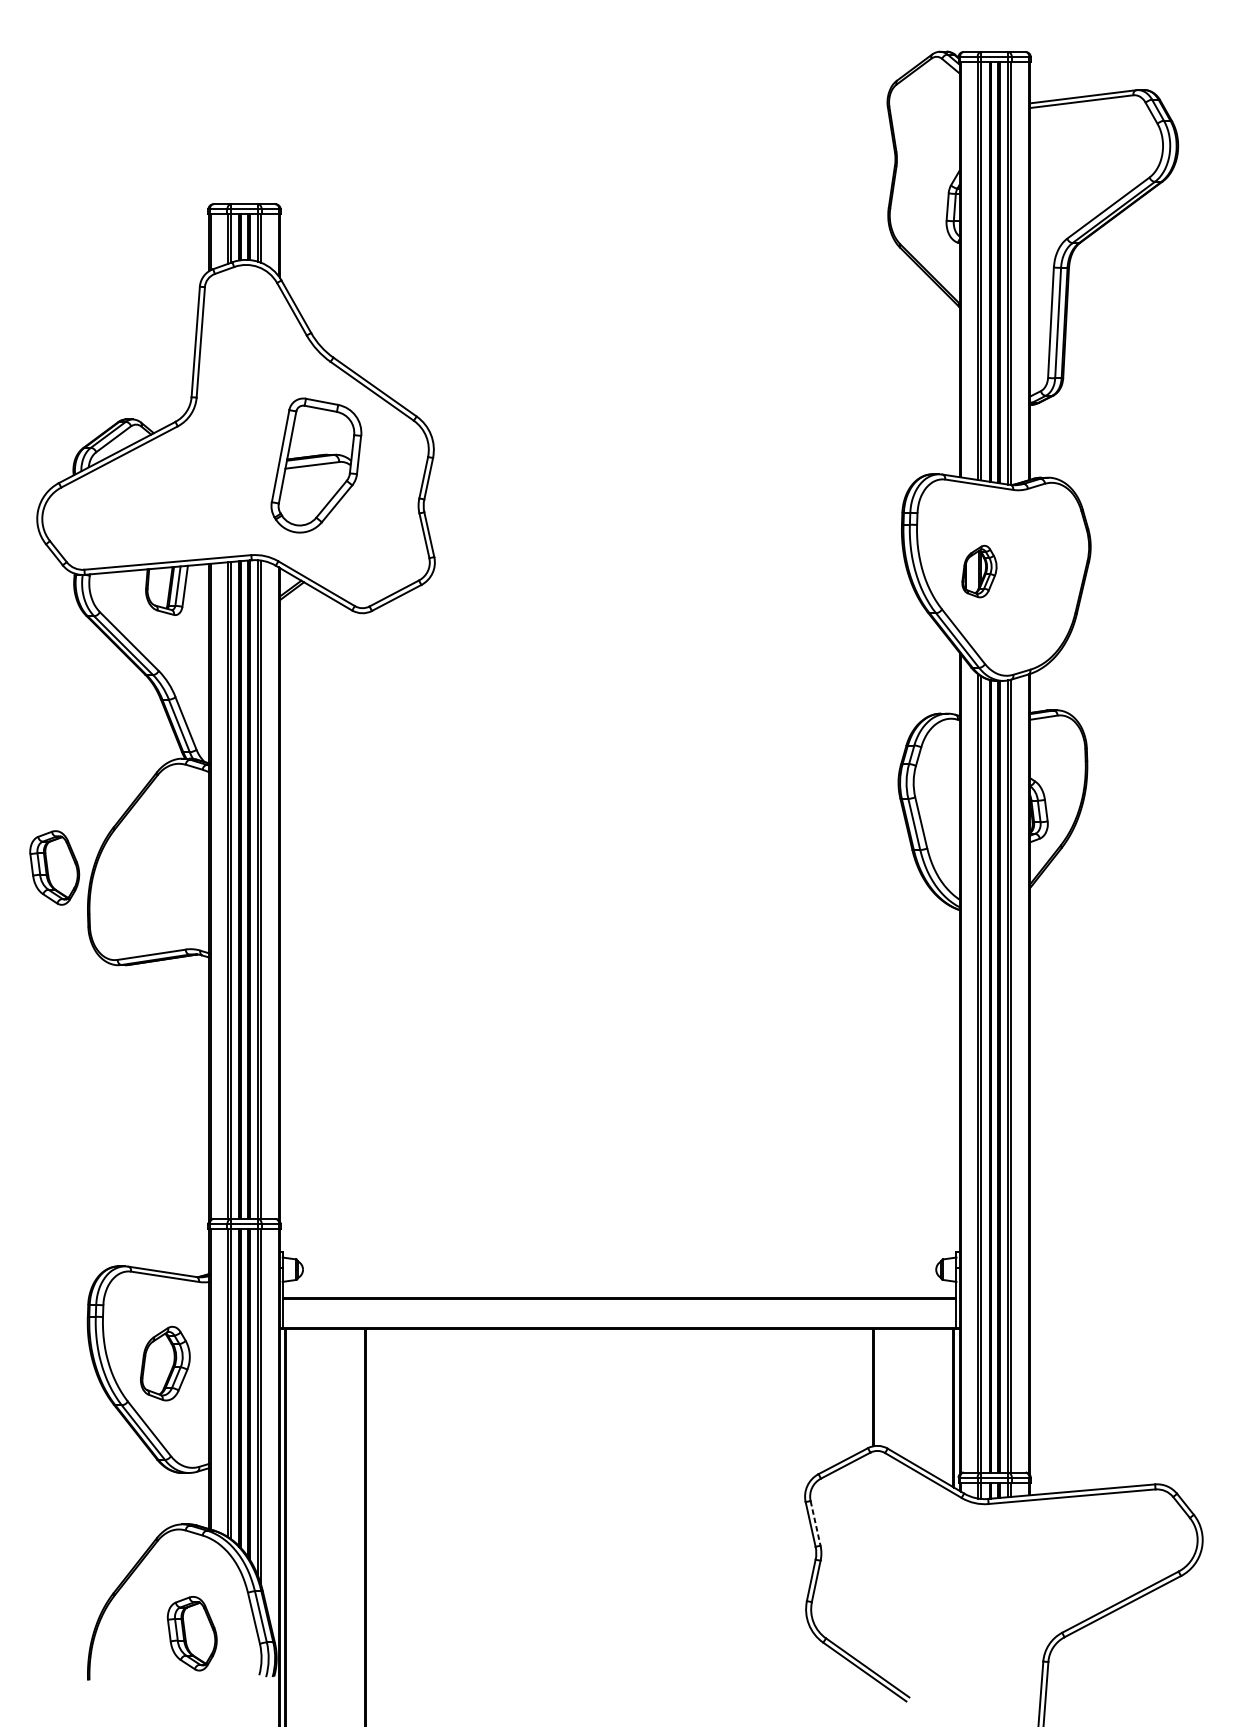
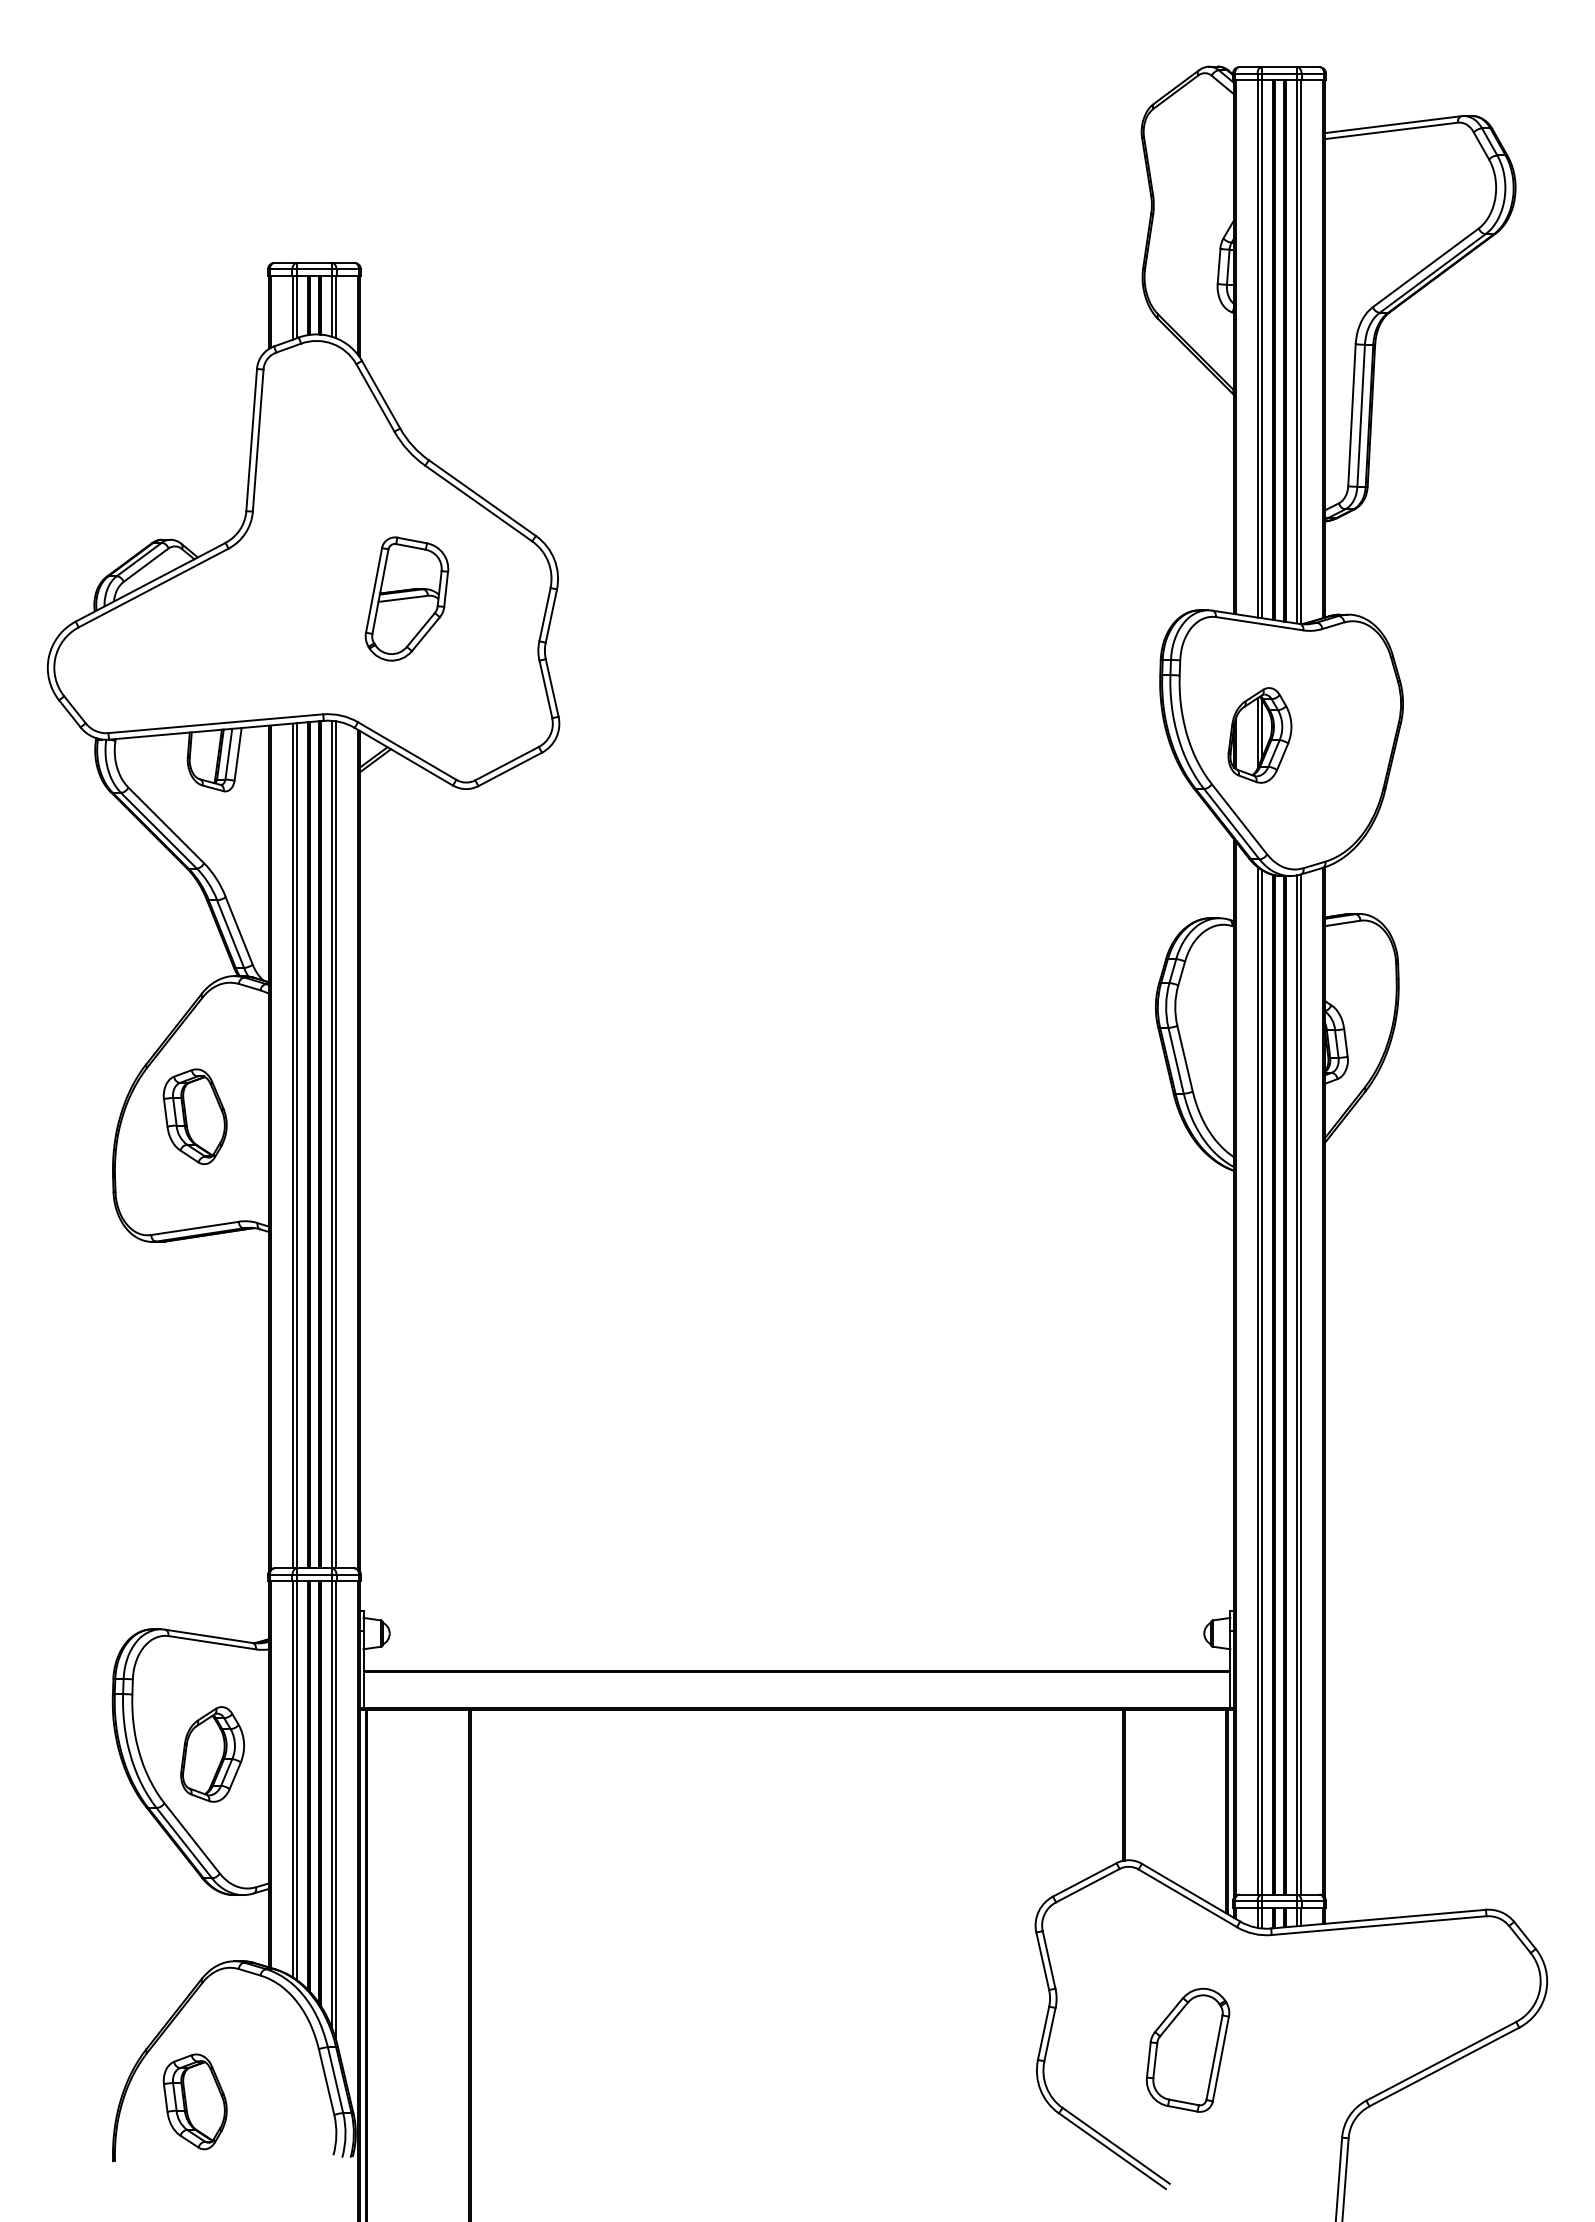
part: (316, 465) -> (406, 598), size x0.71
part: (979, 571) -> (1259, 735), size x1.43
part: (54, 867) -> (194, 1116), moved
line: (815, 1523) -> (1049, 1960), dashed -> solid
part: (923, 1592) -> (1187, 2049), added
part: (191, 1633) -> (194, 2101), moved

